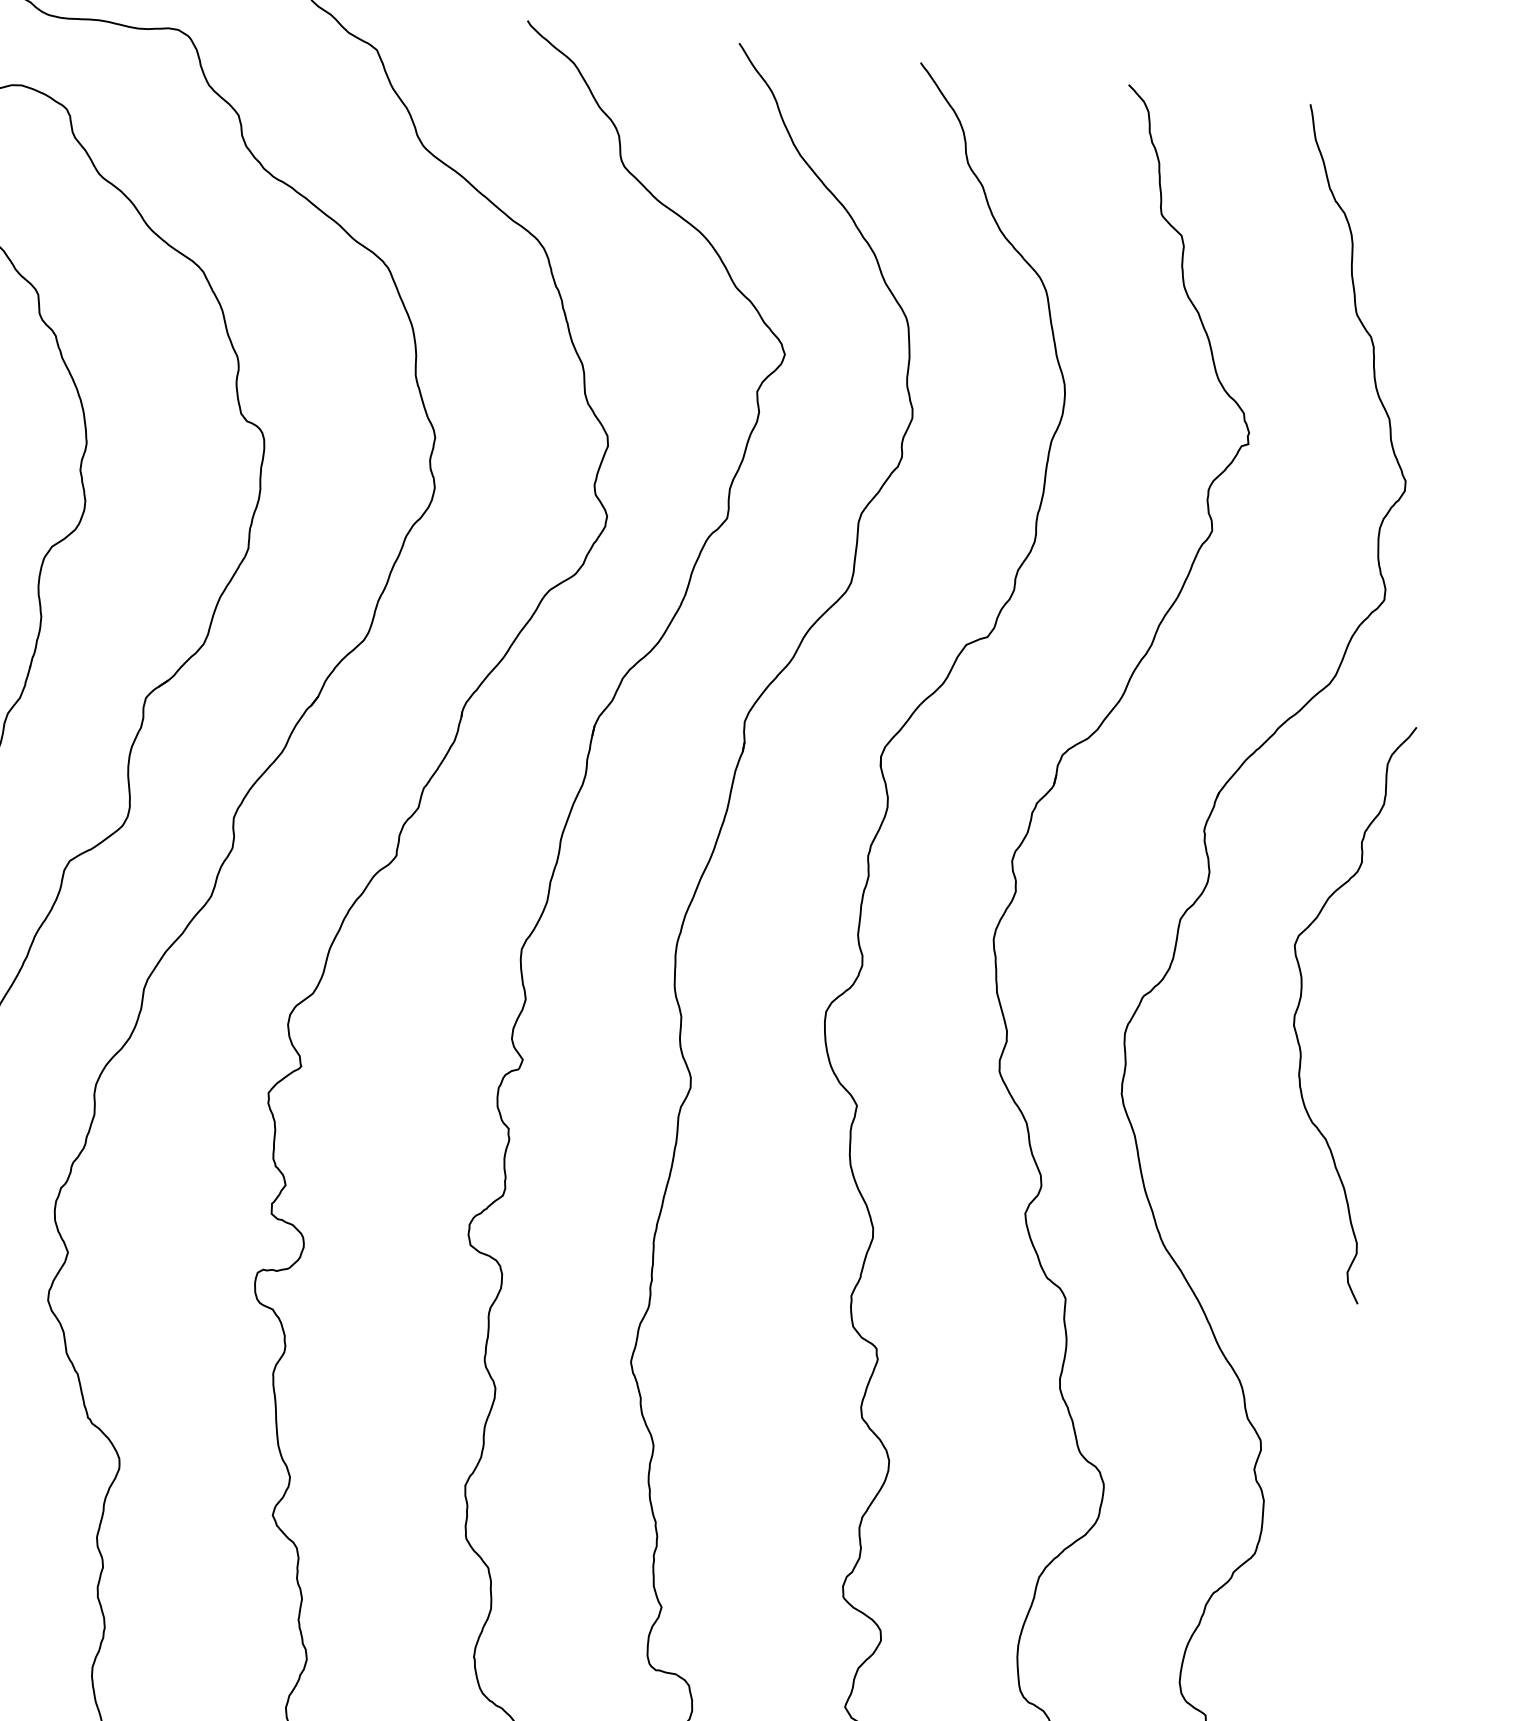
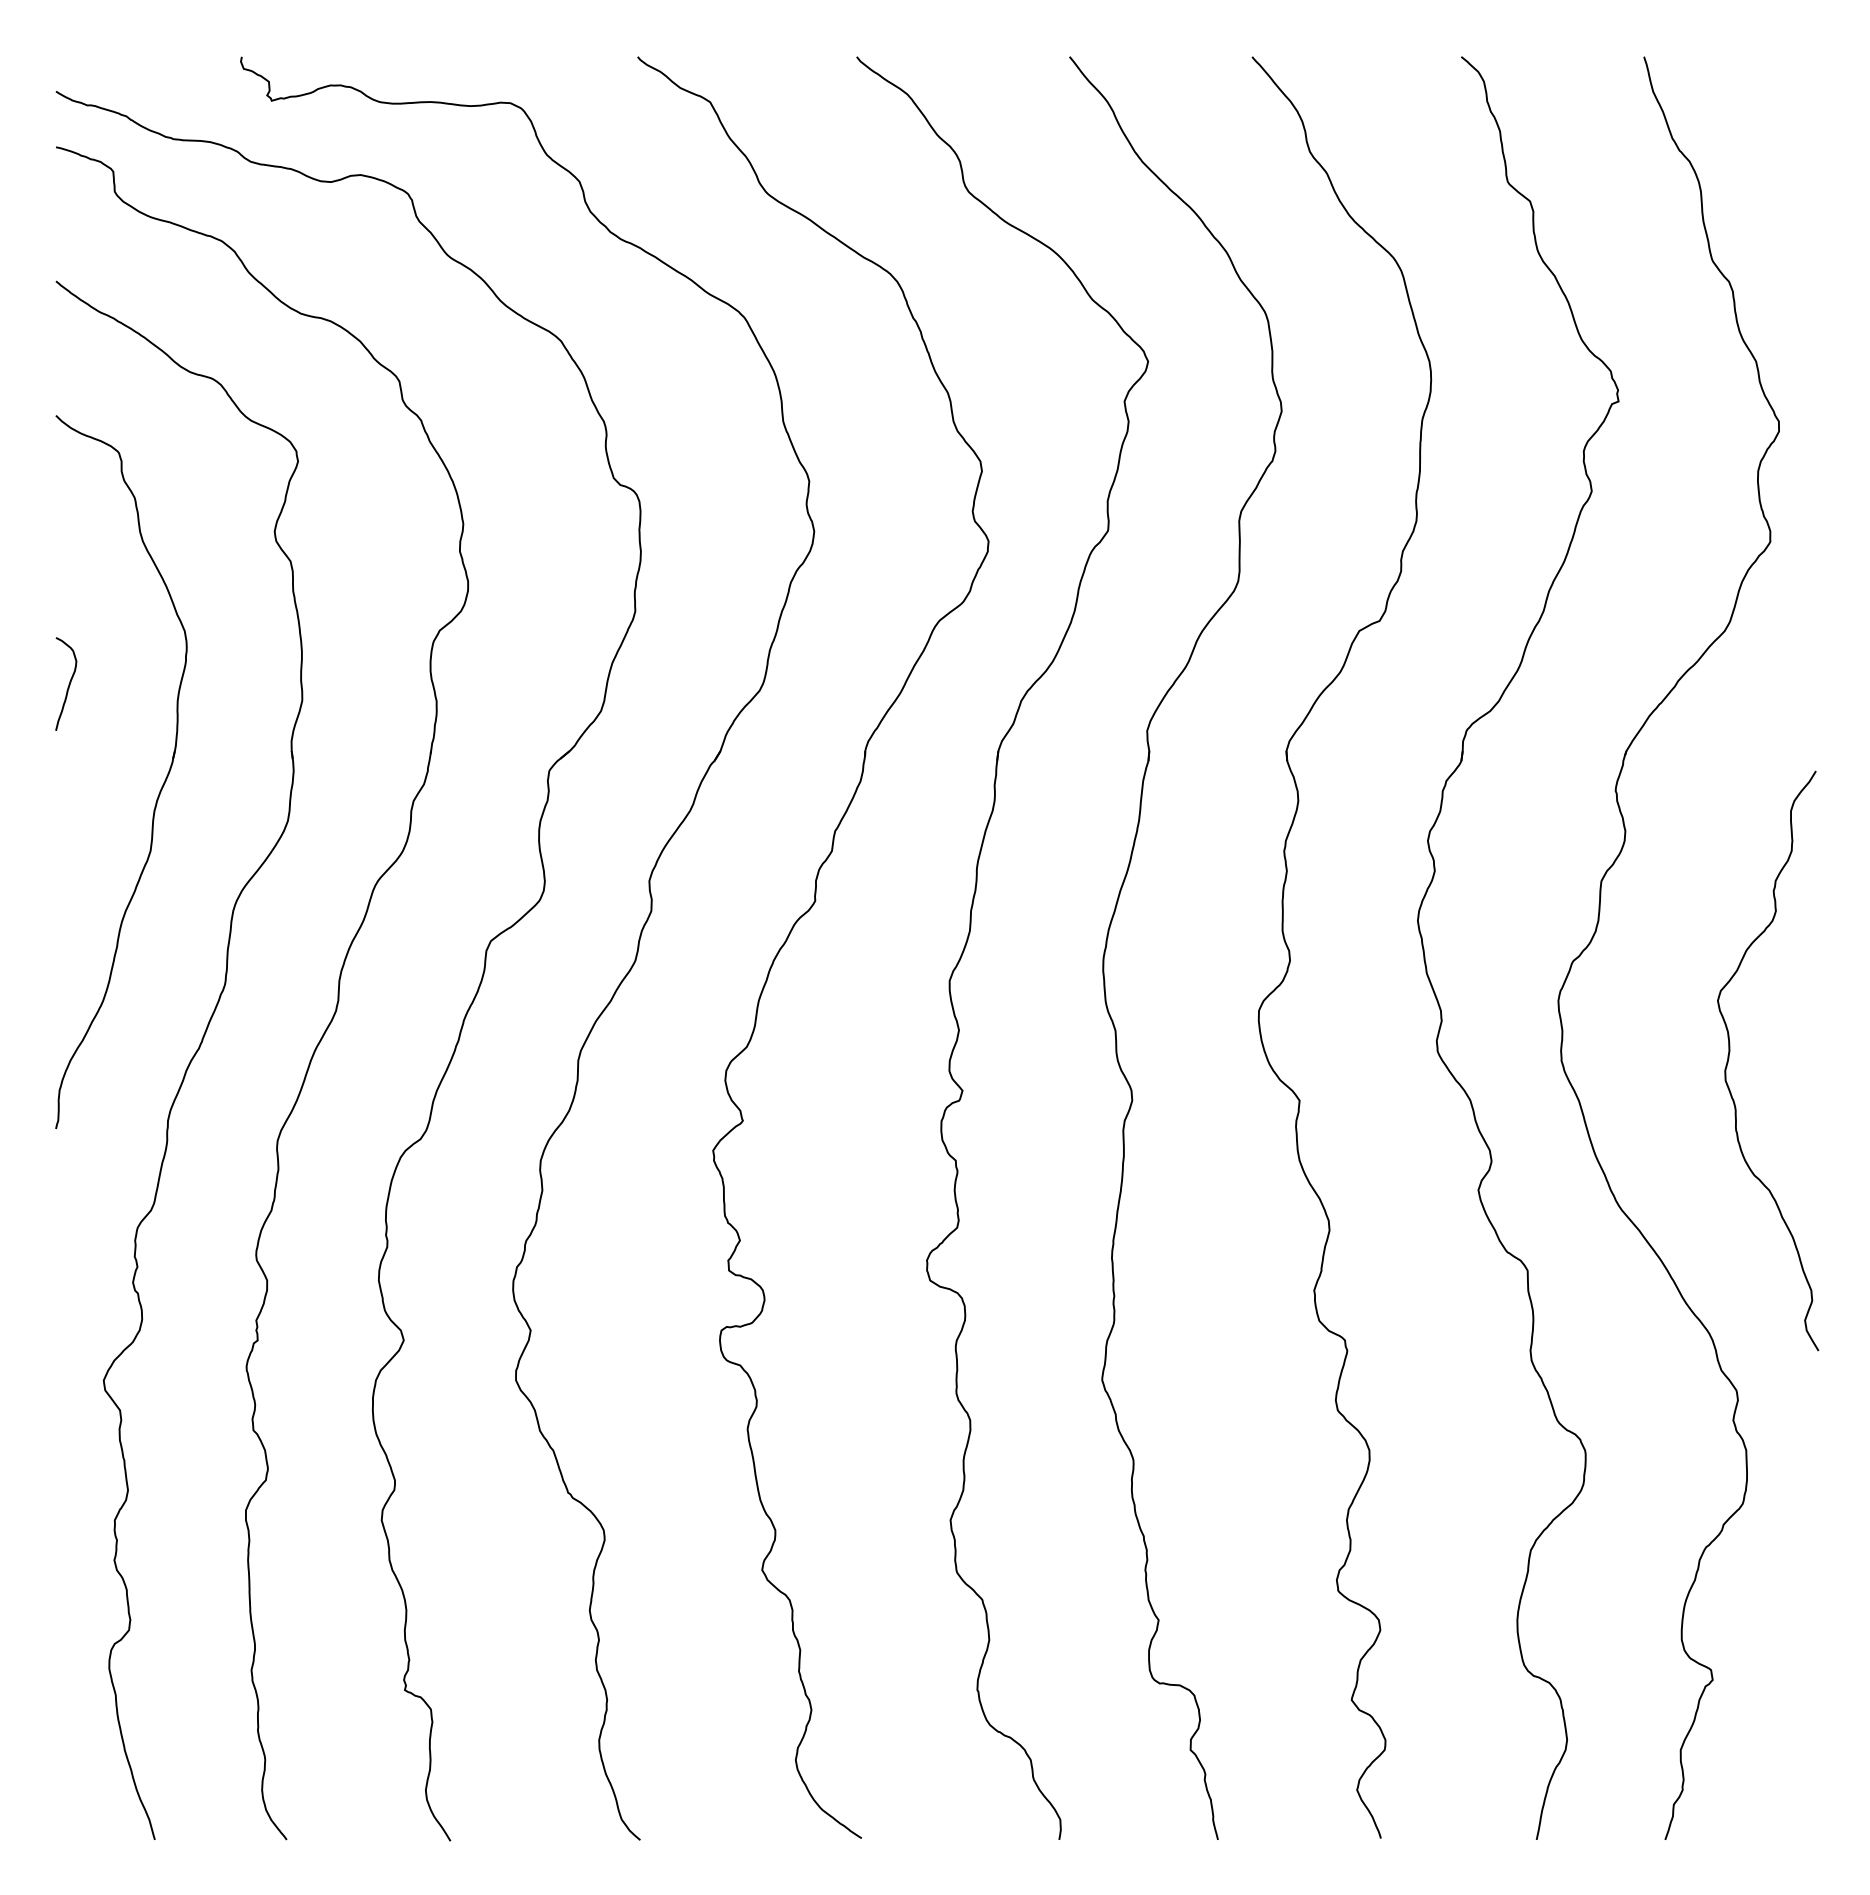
curve: (1301, 998) -> (1730, 1052), moved

